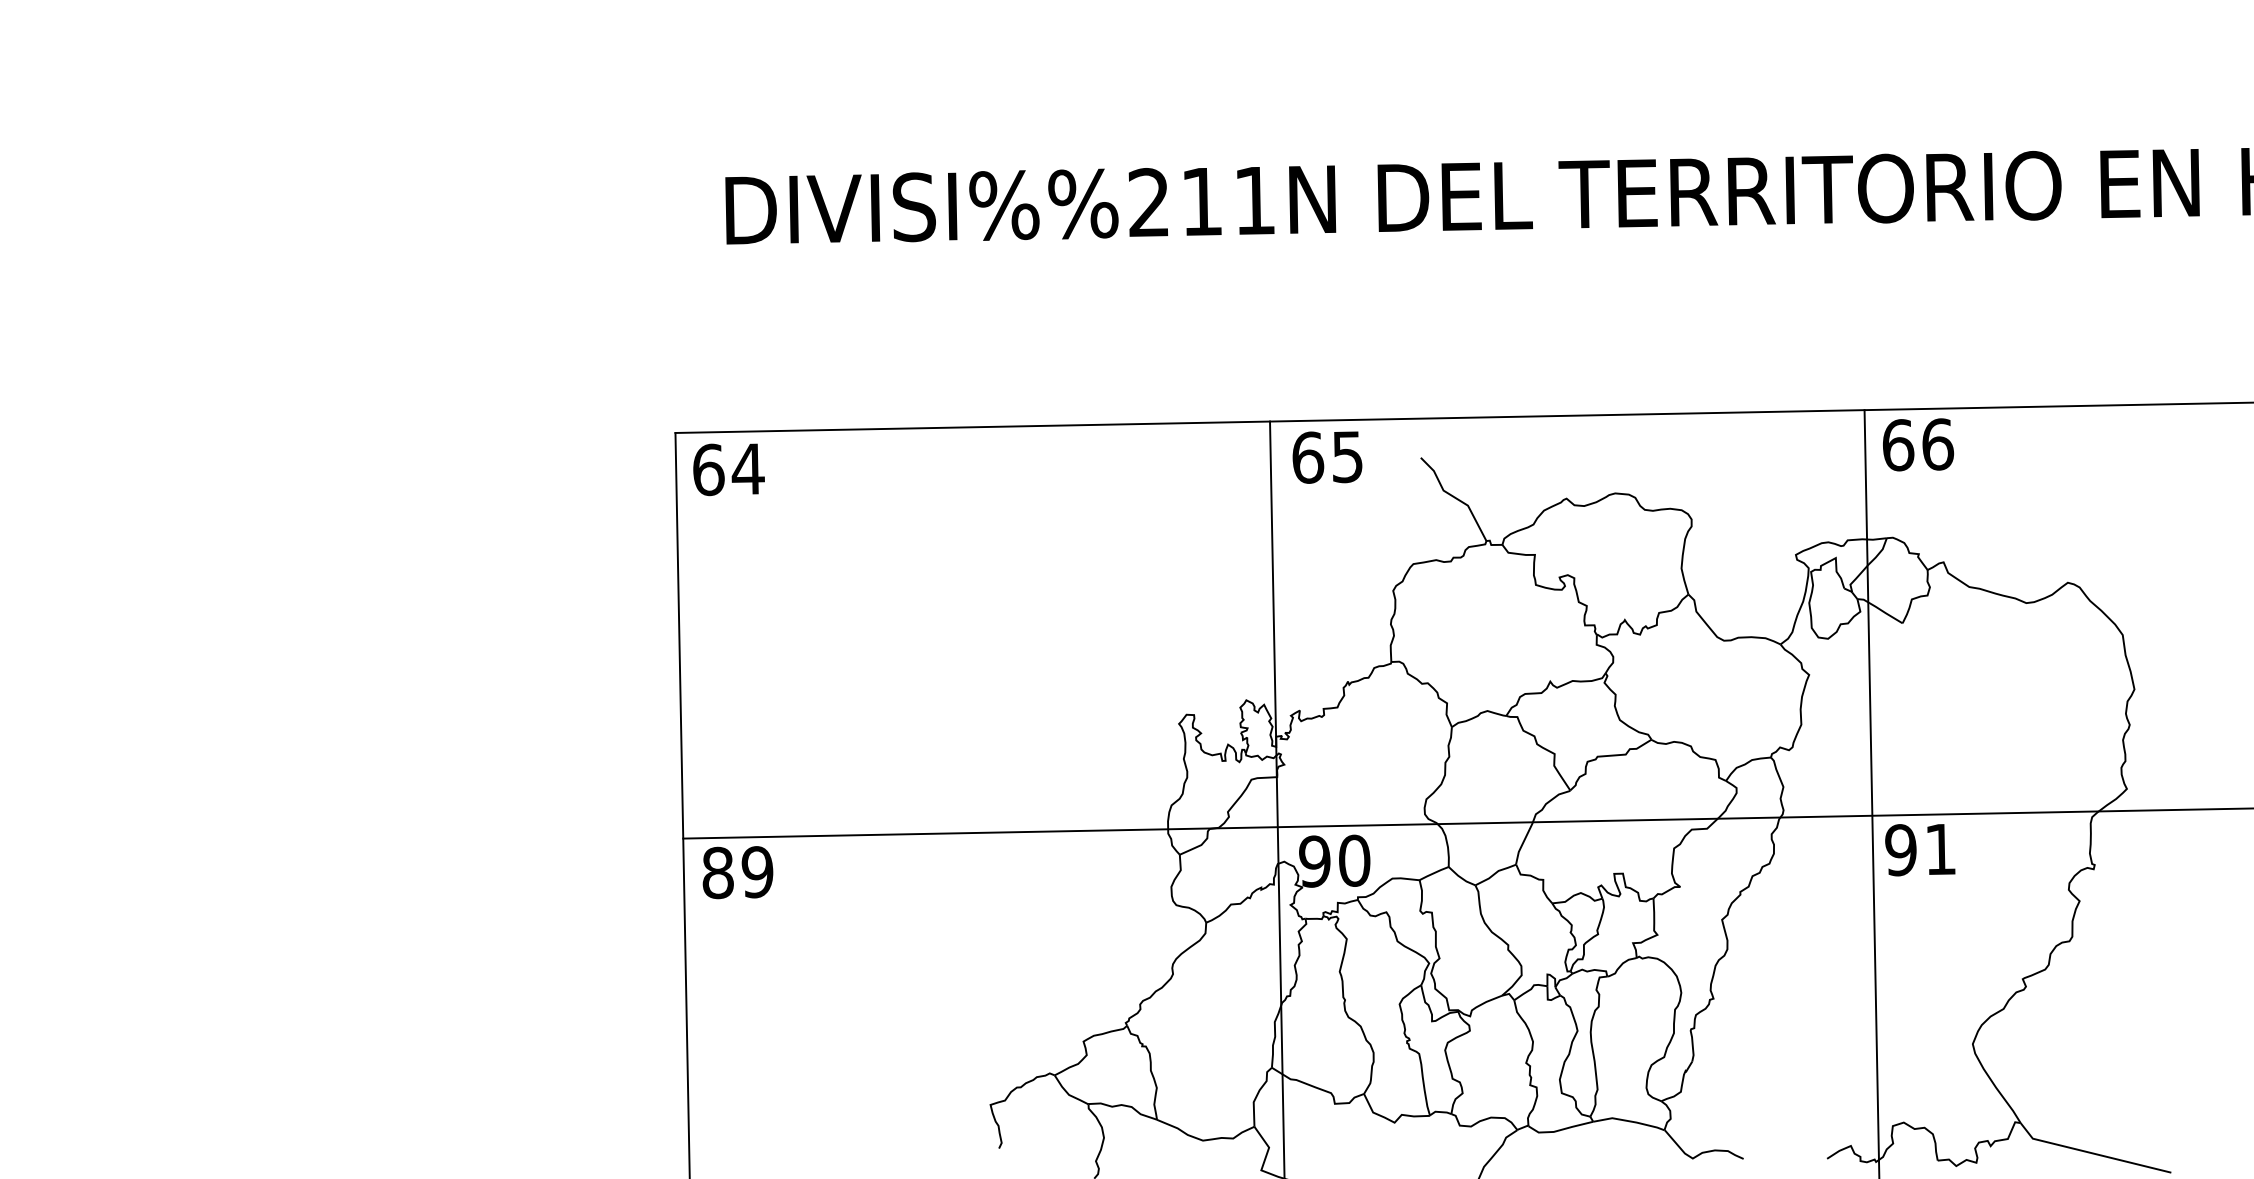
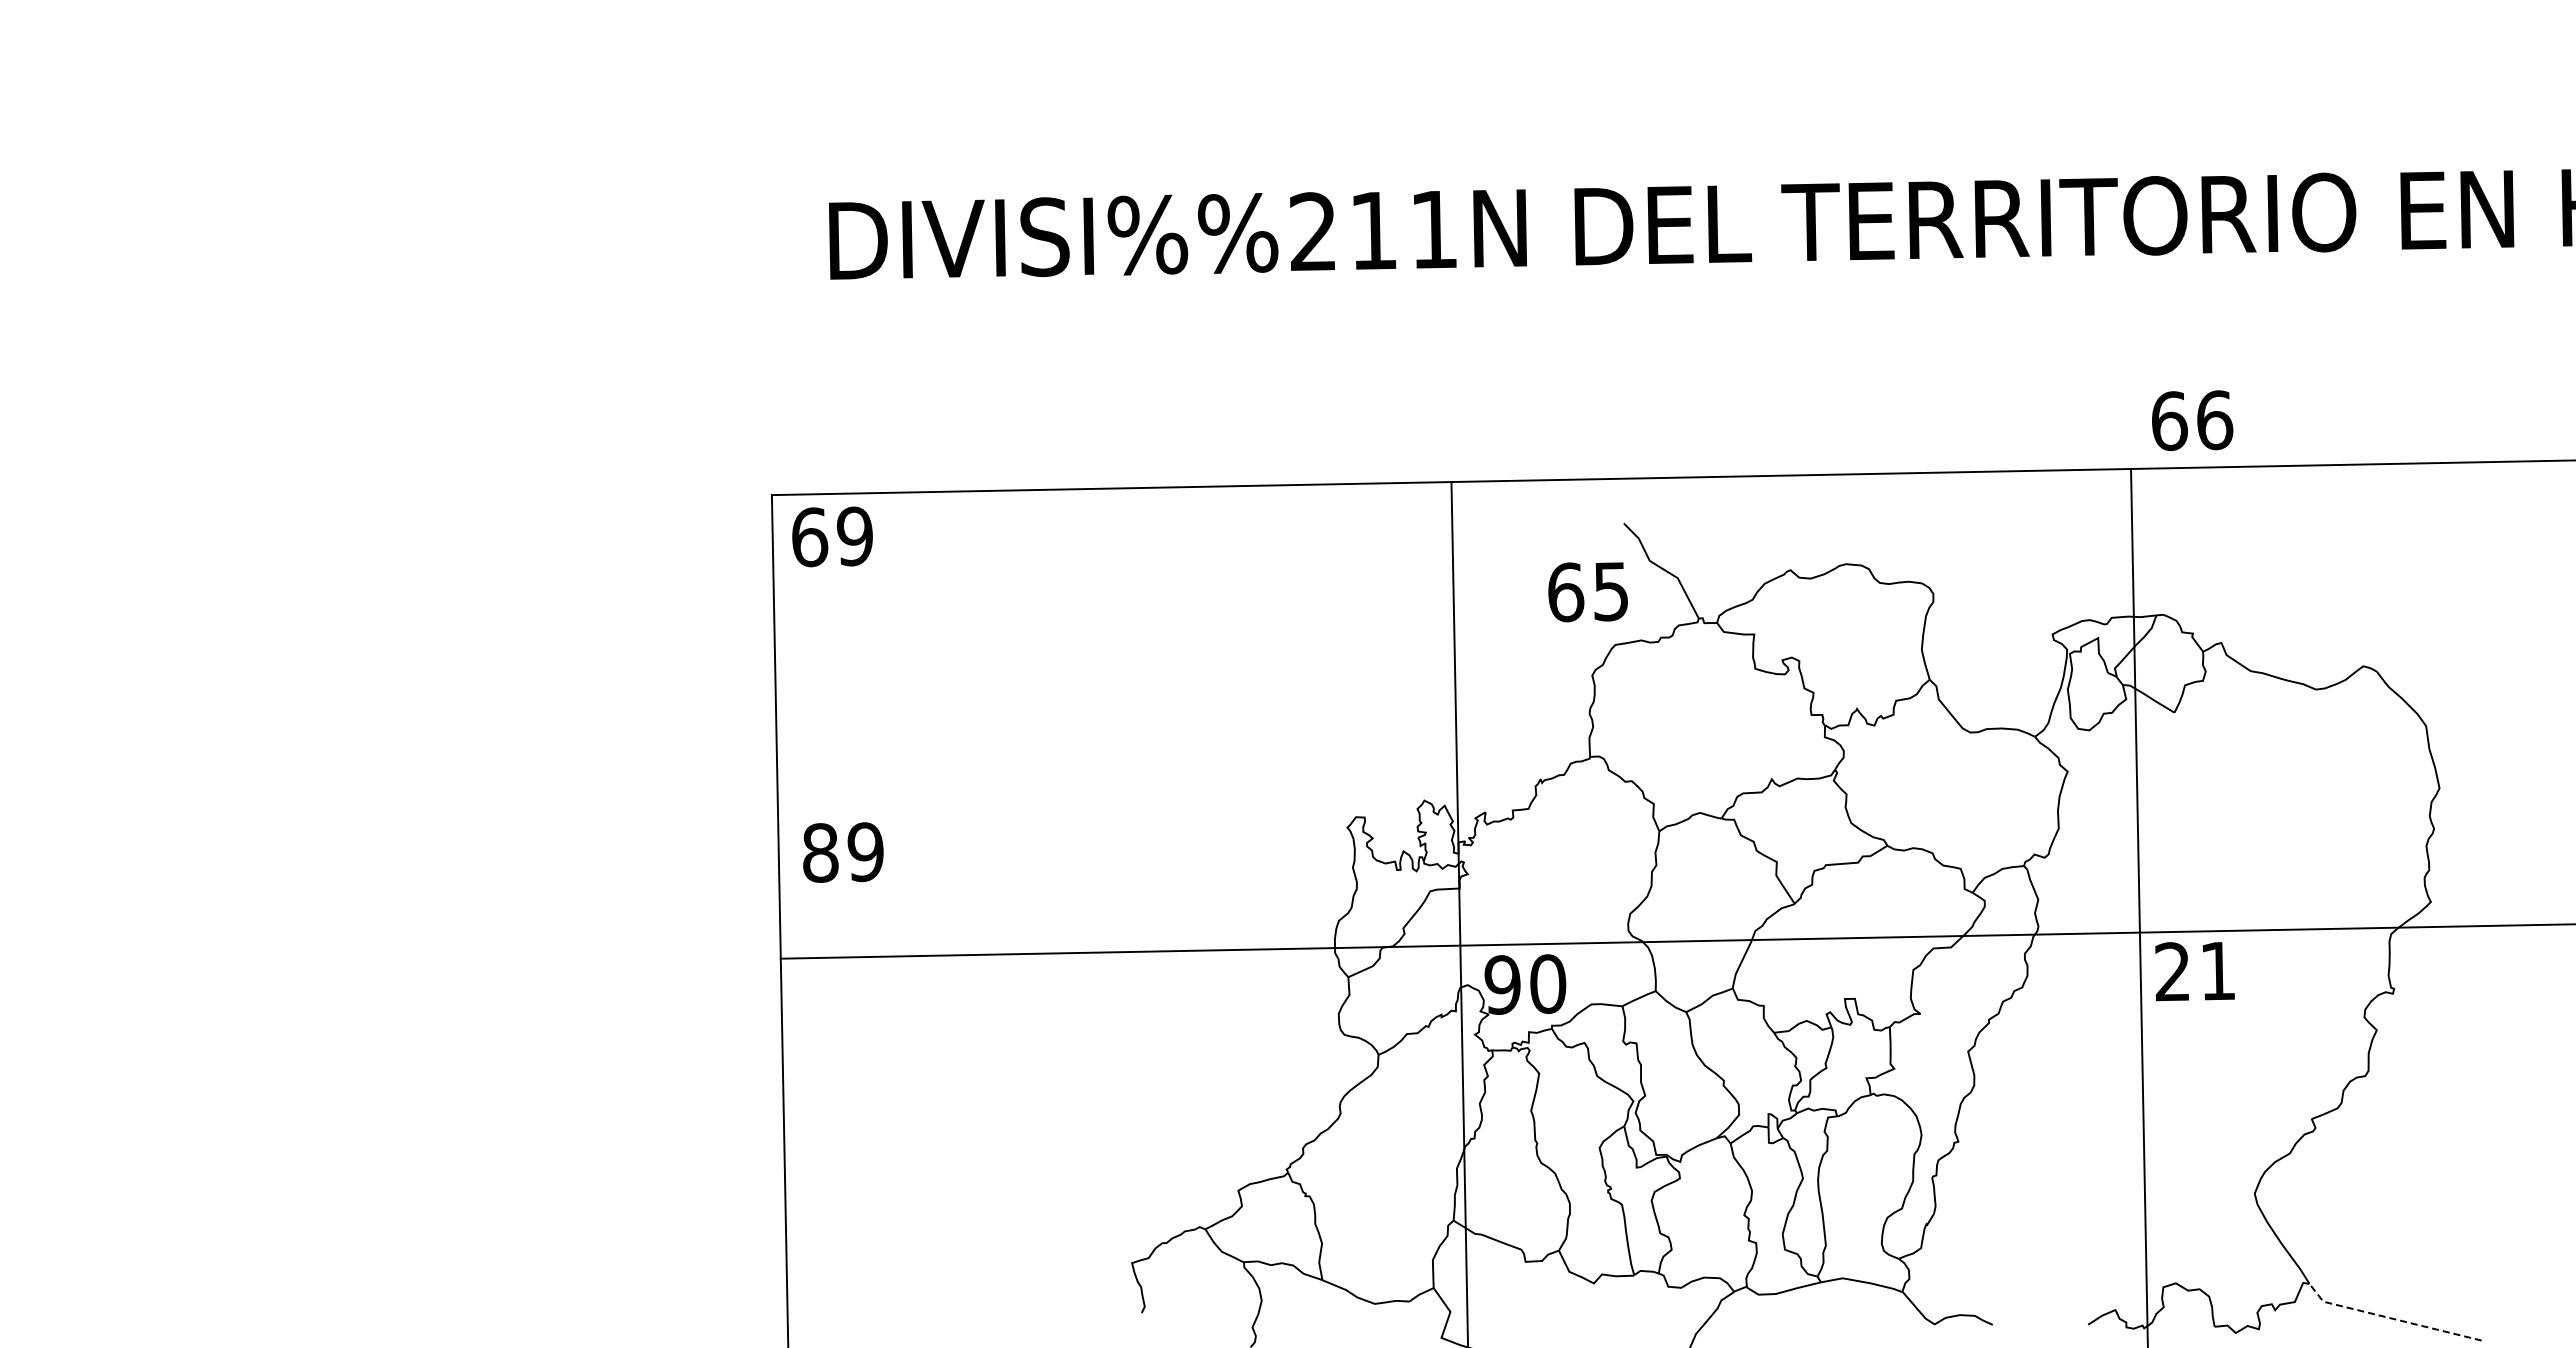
text: (1918, 444) -> (2192, 420), moved
text: (1326, 457) -> (1587, 592), moved
text: (748, 469) -> (855, 536), 64 -> 69
text: (1900, 849) -> (2172, 971), 91 -> 21
text: (738, 872) -> (843, 852), moved
line: (2091, 1153) -> (2390, 1318), solid -> dashed

